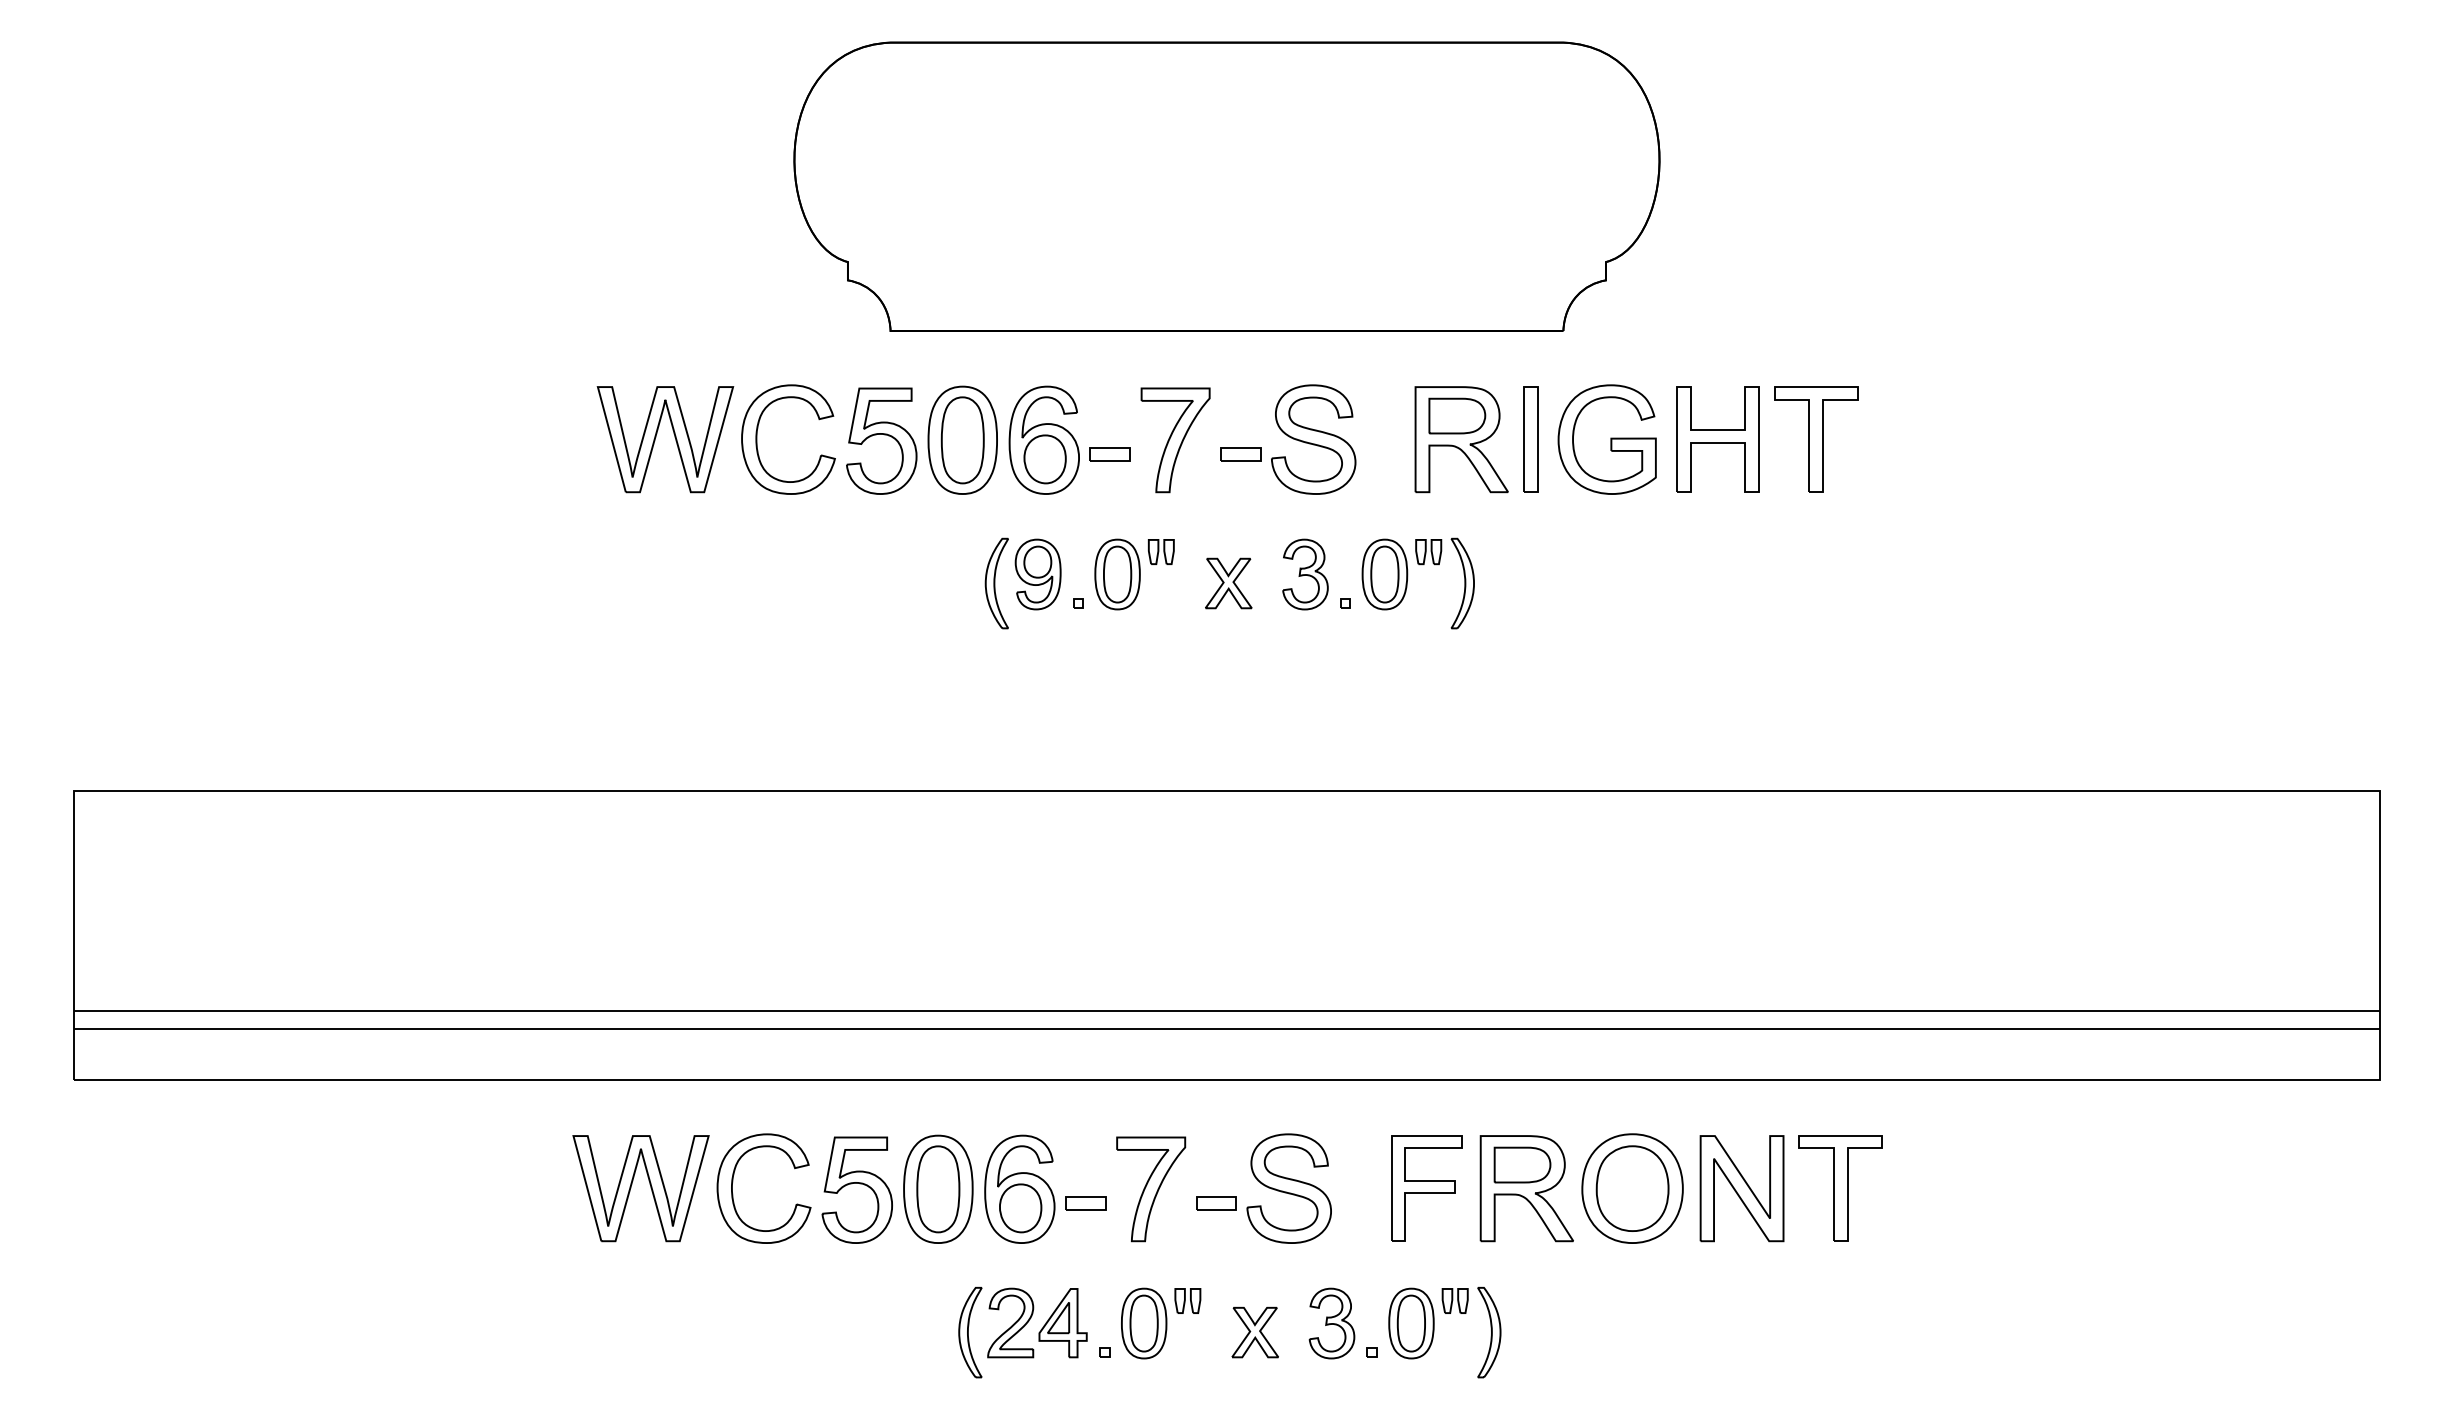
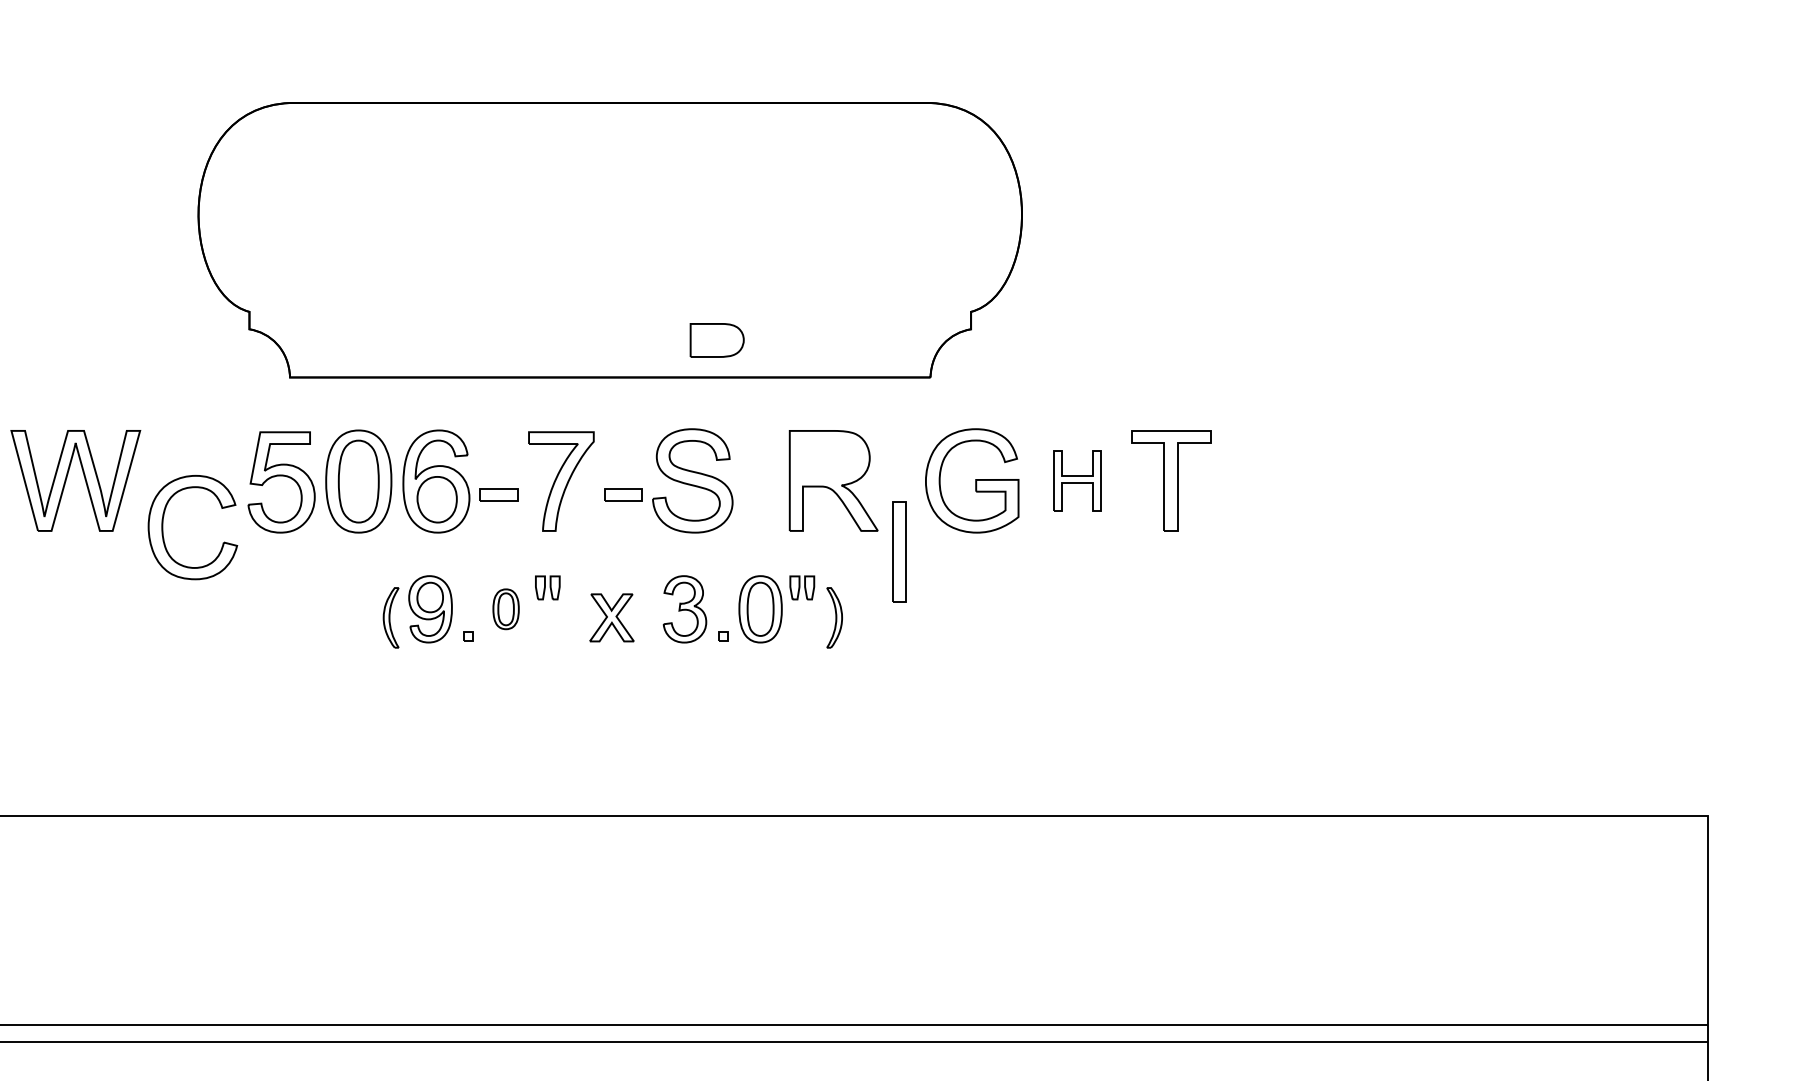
part: (1457, 415) -> (717, 339), moved
part: (757, 439) -> (163, 527), moved
part: (1530, 439) -> (899, 552), moved
part: (1717, 439) -> (1077, 480), size x0.6
part: (1117, 574) -> (506, 609), size x0.6
part: (996, 583) -> (390, 617), size x0.7
part: (1462, 583) -> (834, 617), size x0.7

